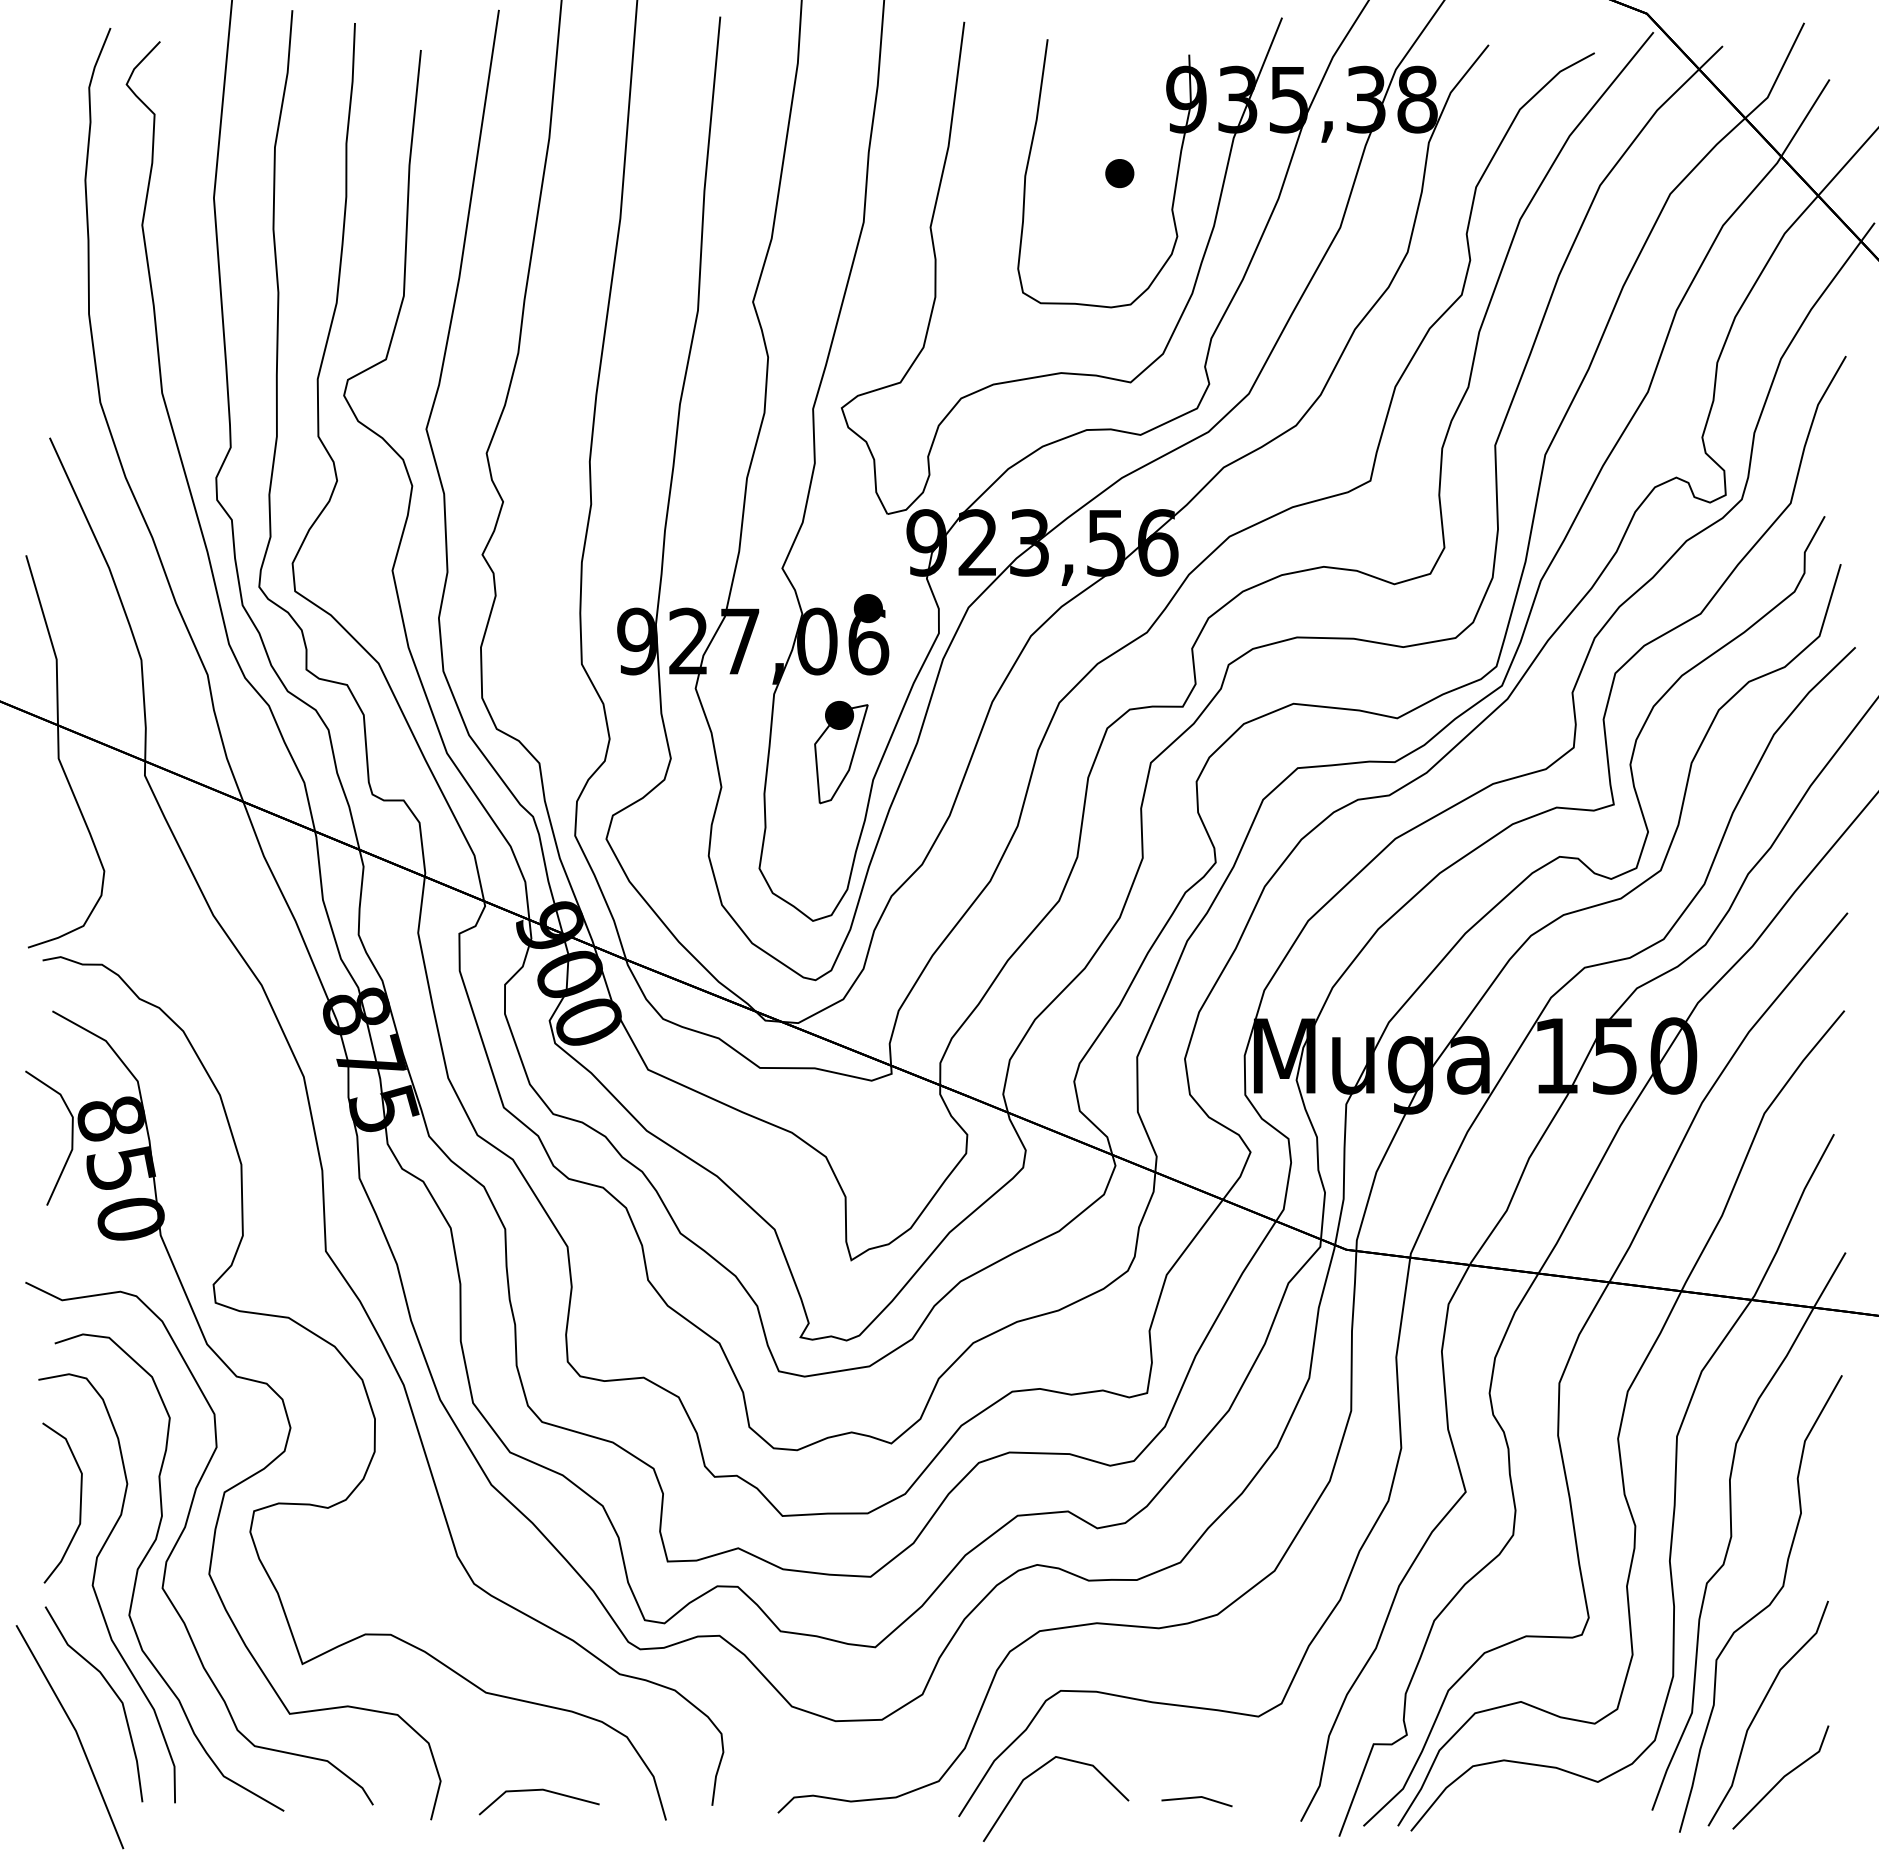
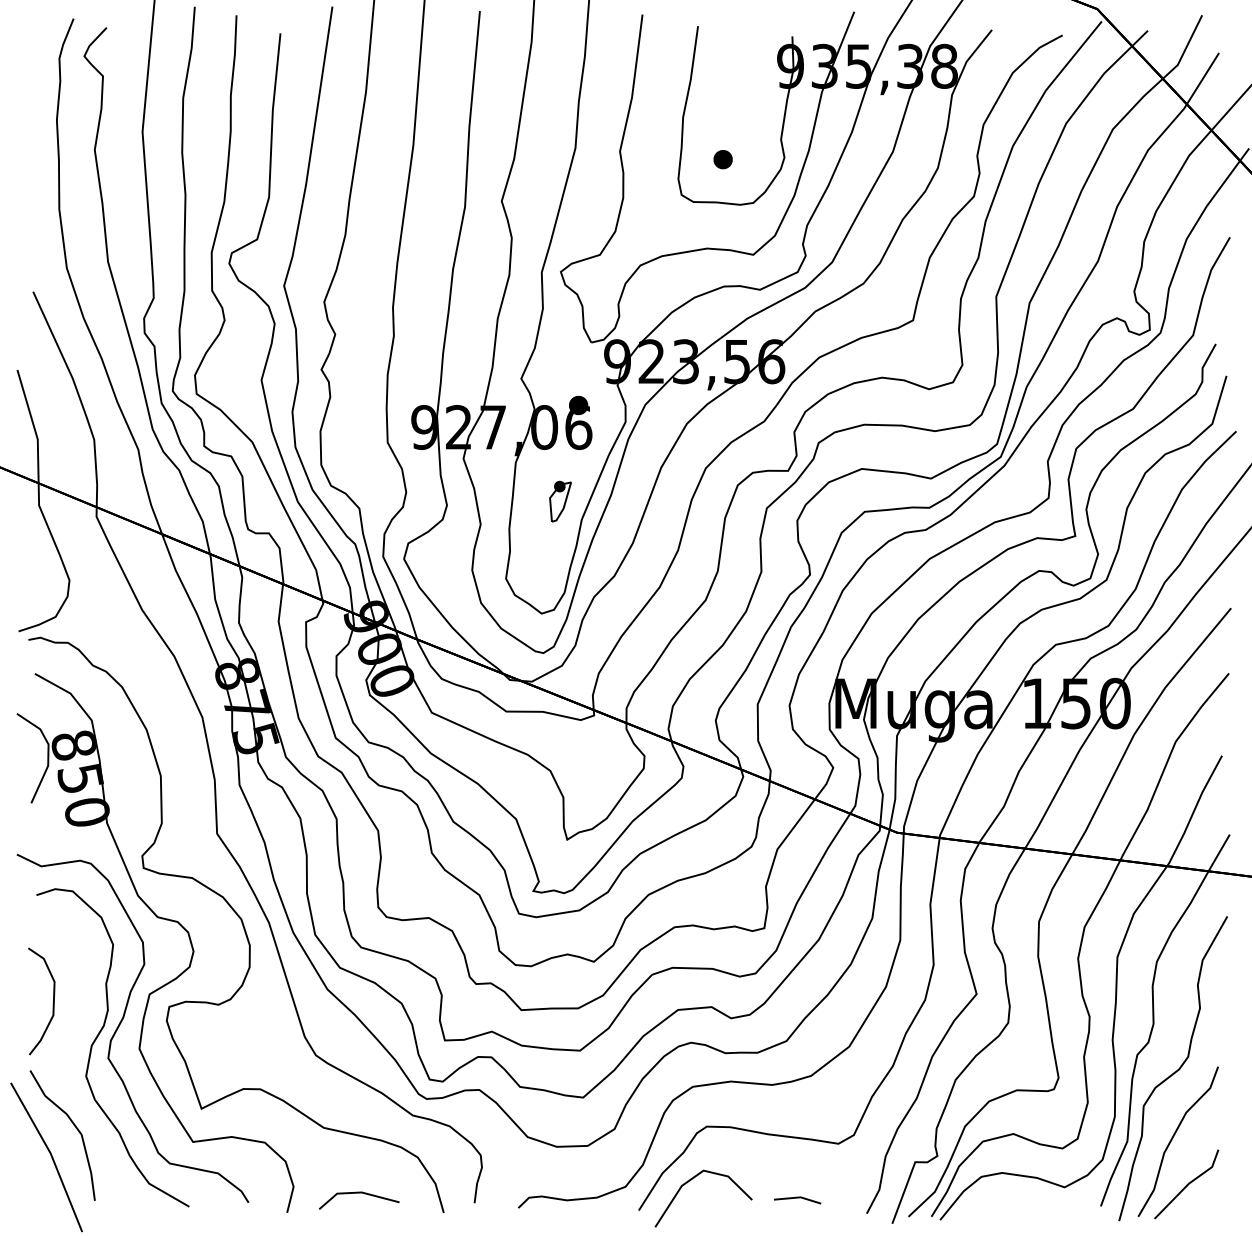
part: (1118, 173) -> (722, 159), moved
part: (841, 752) -> (560, 501), size x0.6
curve: (96, 1591) -> (64, 1060), removed

